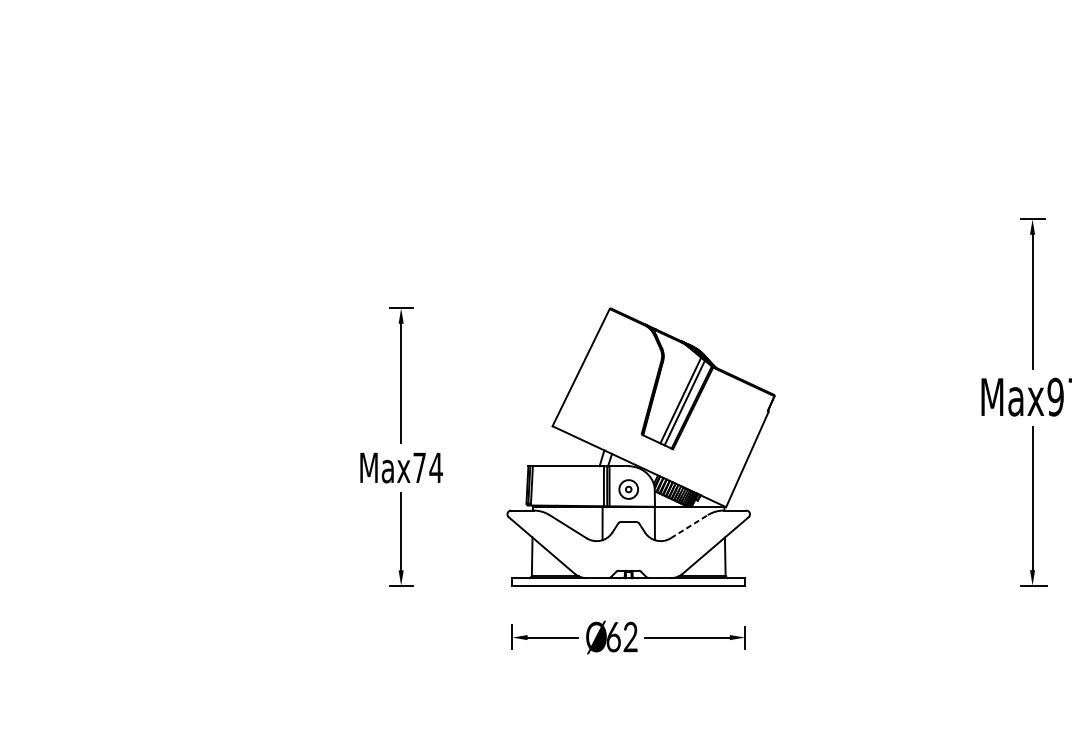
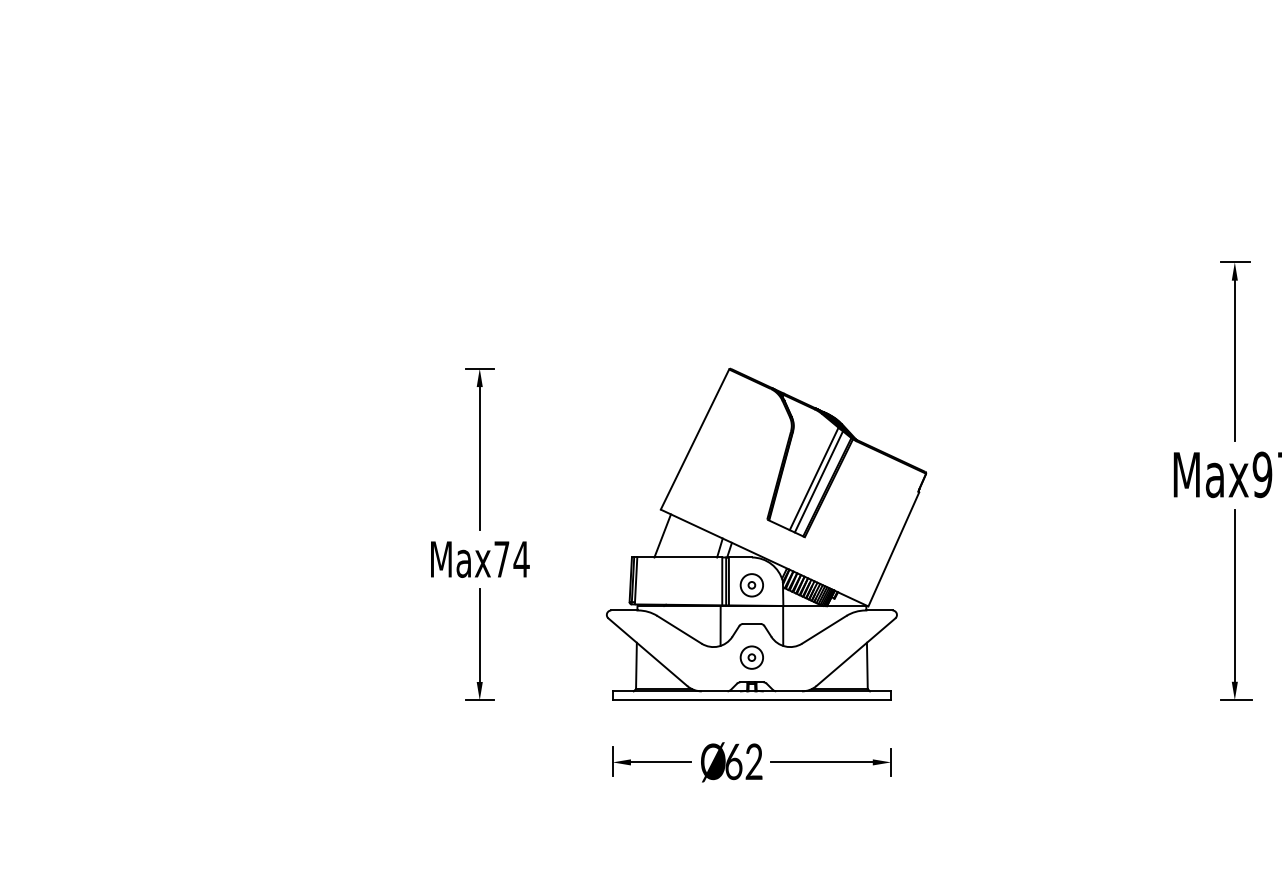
line: (553, 447) -> (662, 535), added
line: (689, 526) -> (824, 629), dashed -> solid
part: (628, 549) -> (751, 657), added

